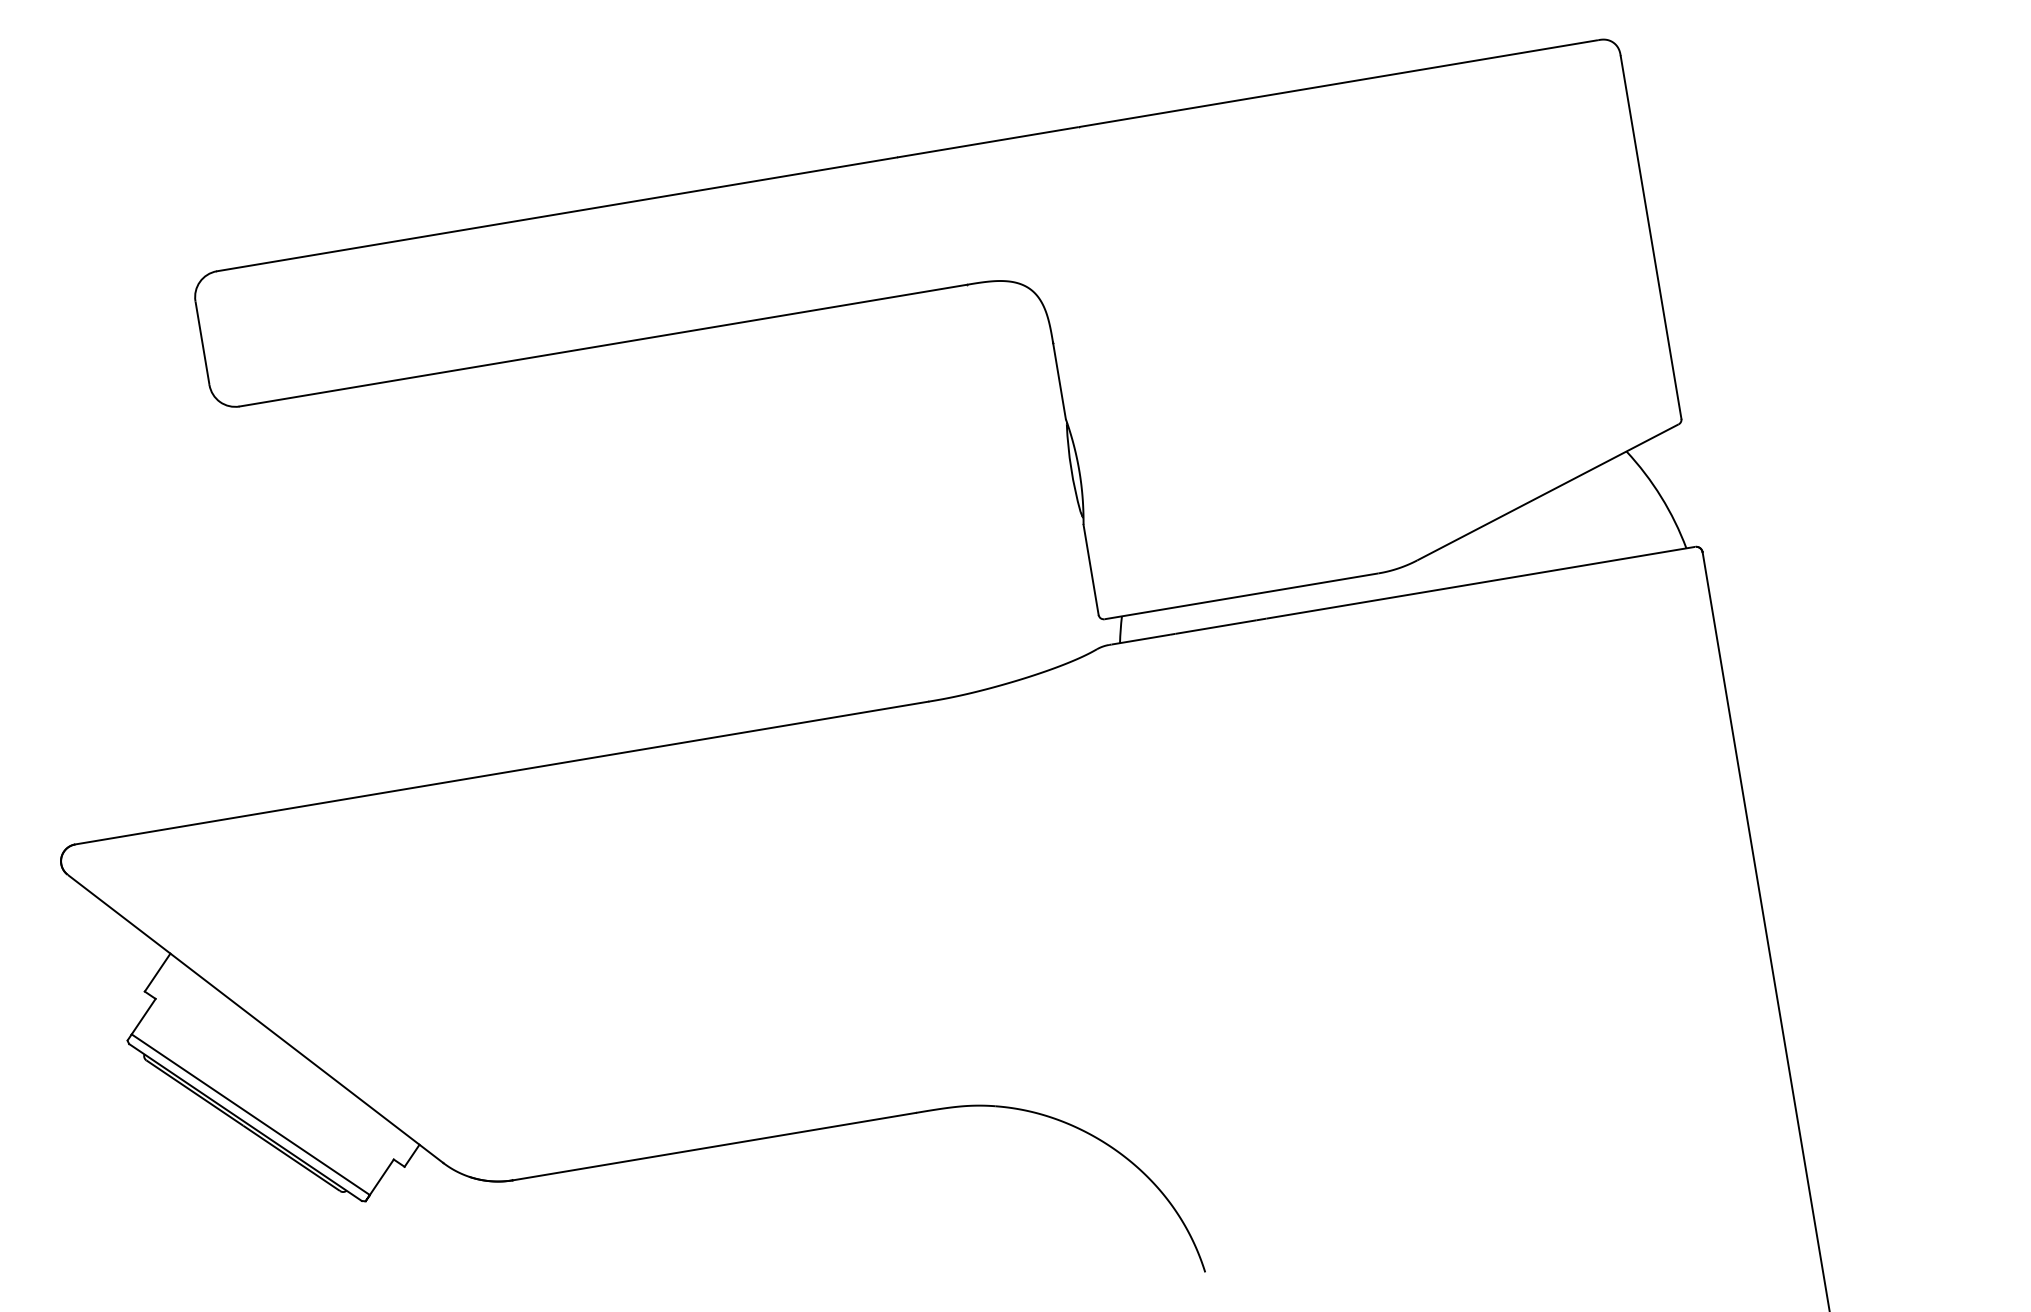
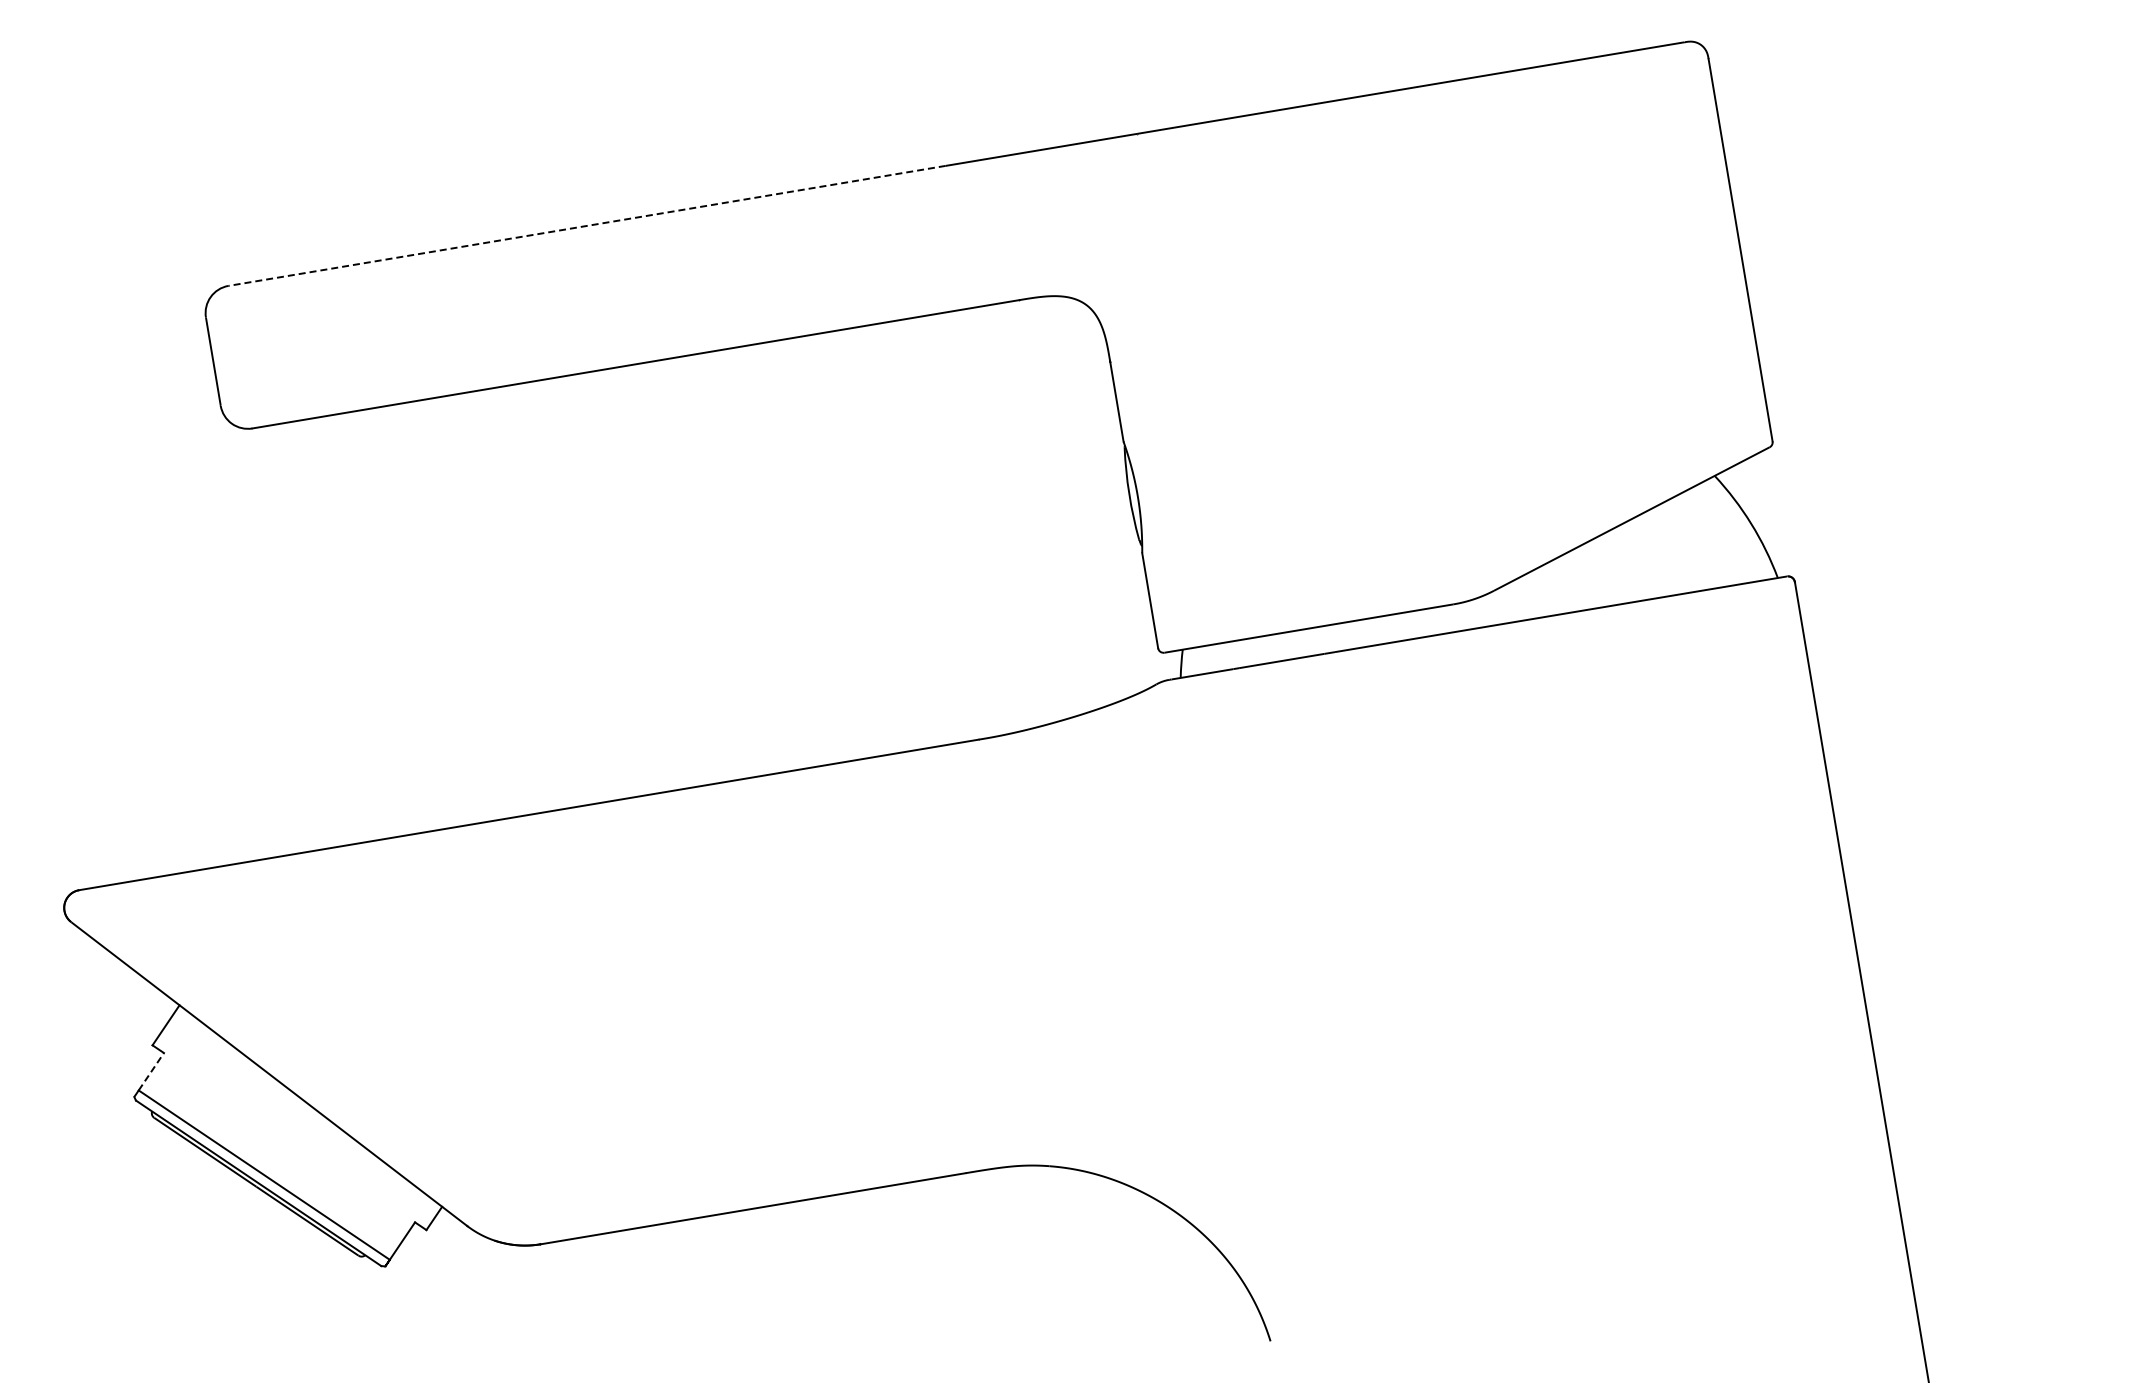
line: (557, 213) -> (587, 225), solid -> dashed
line: (143, 1016) -> (151, 1071), solid -> dashed

